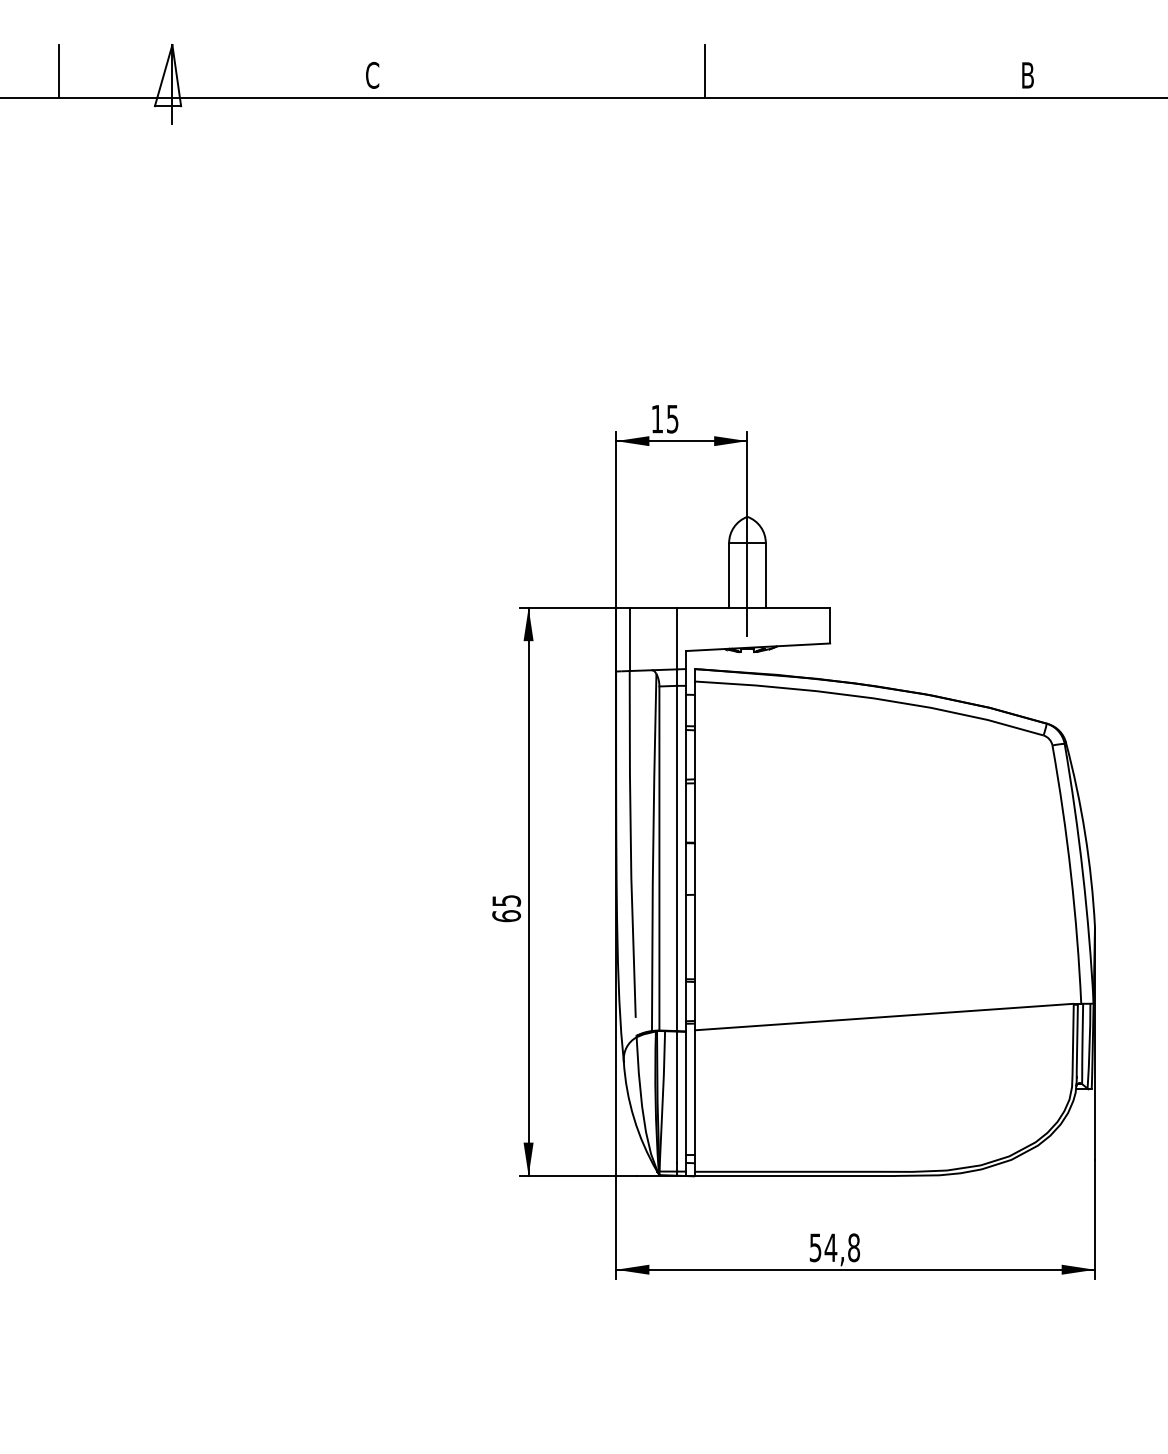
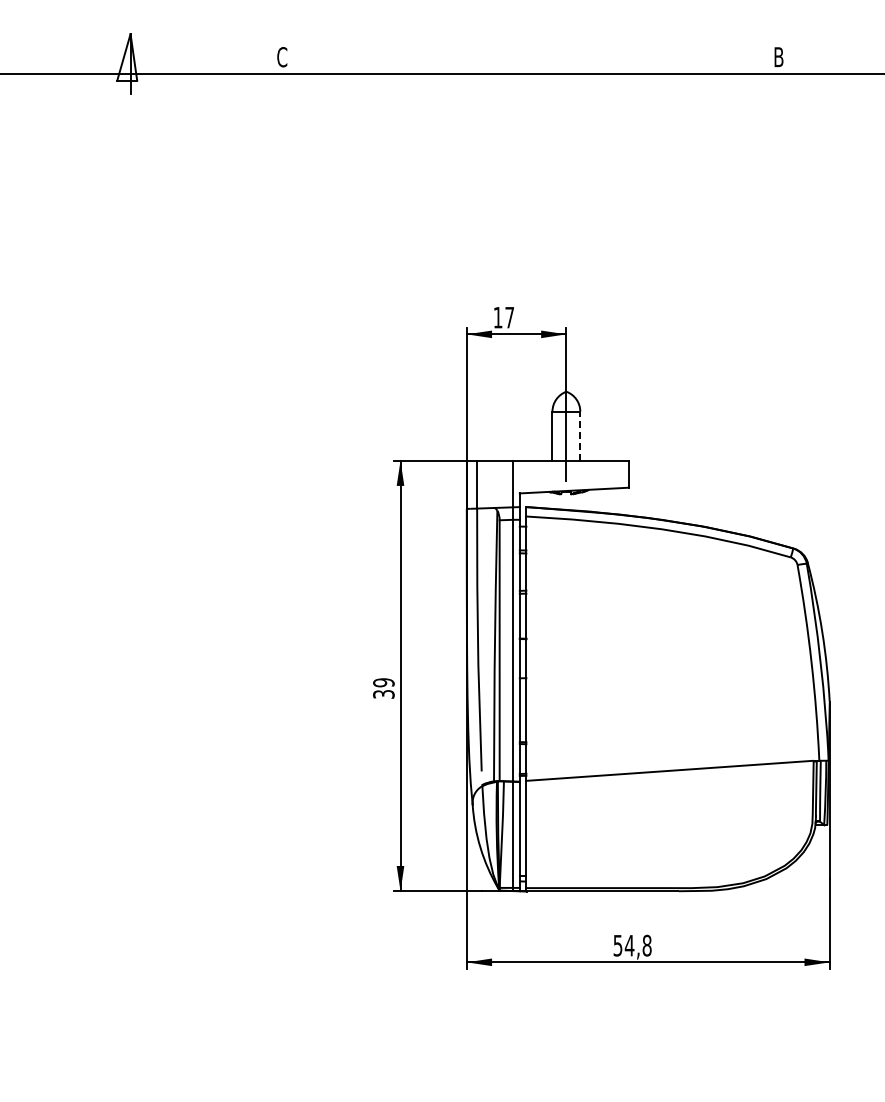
line: (58, 70) -> (44, 53), removed
line: (705, 70) -> (534, 53), removed
text: (672, 418) -> (509, 317), 15 -> 17
line: (766, 575) -> (580, 436), solid -> dashed
text: (506, 908) -> (383, 688), 65 -> 39

